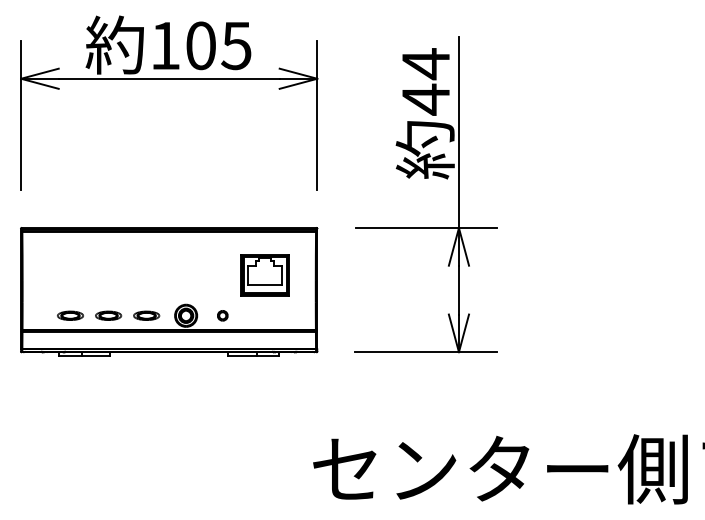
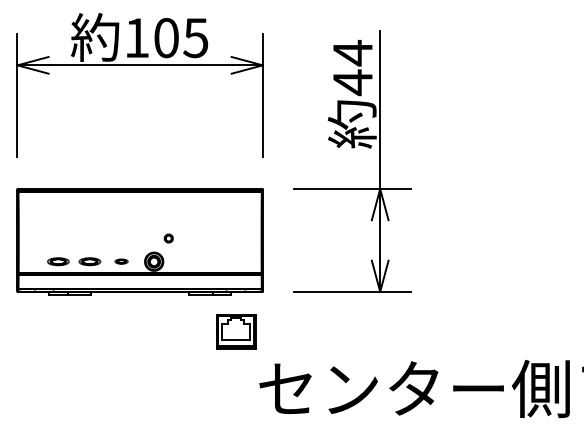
part: (264, 275) -> (235, 331), moved
part: (146, 315) -> (121, 261), size x0.6
part: (222, 315) -> (168, 238), moved

